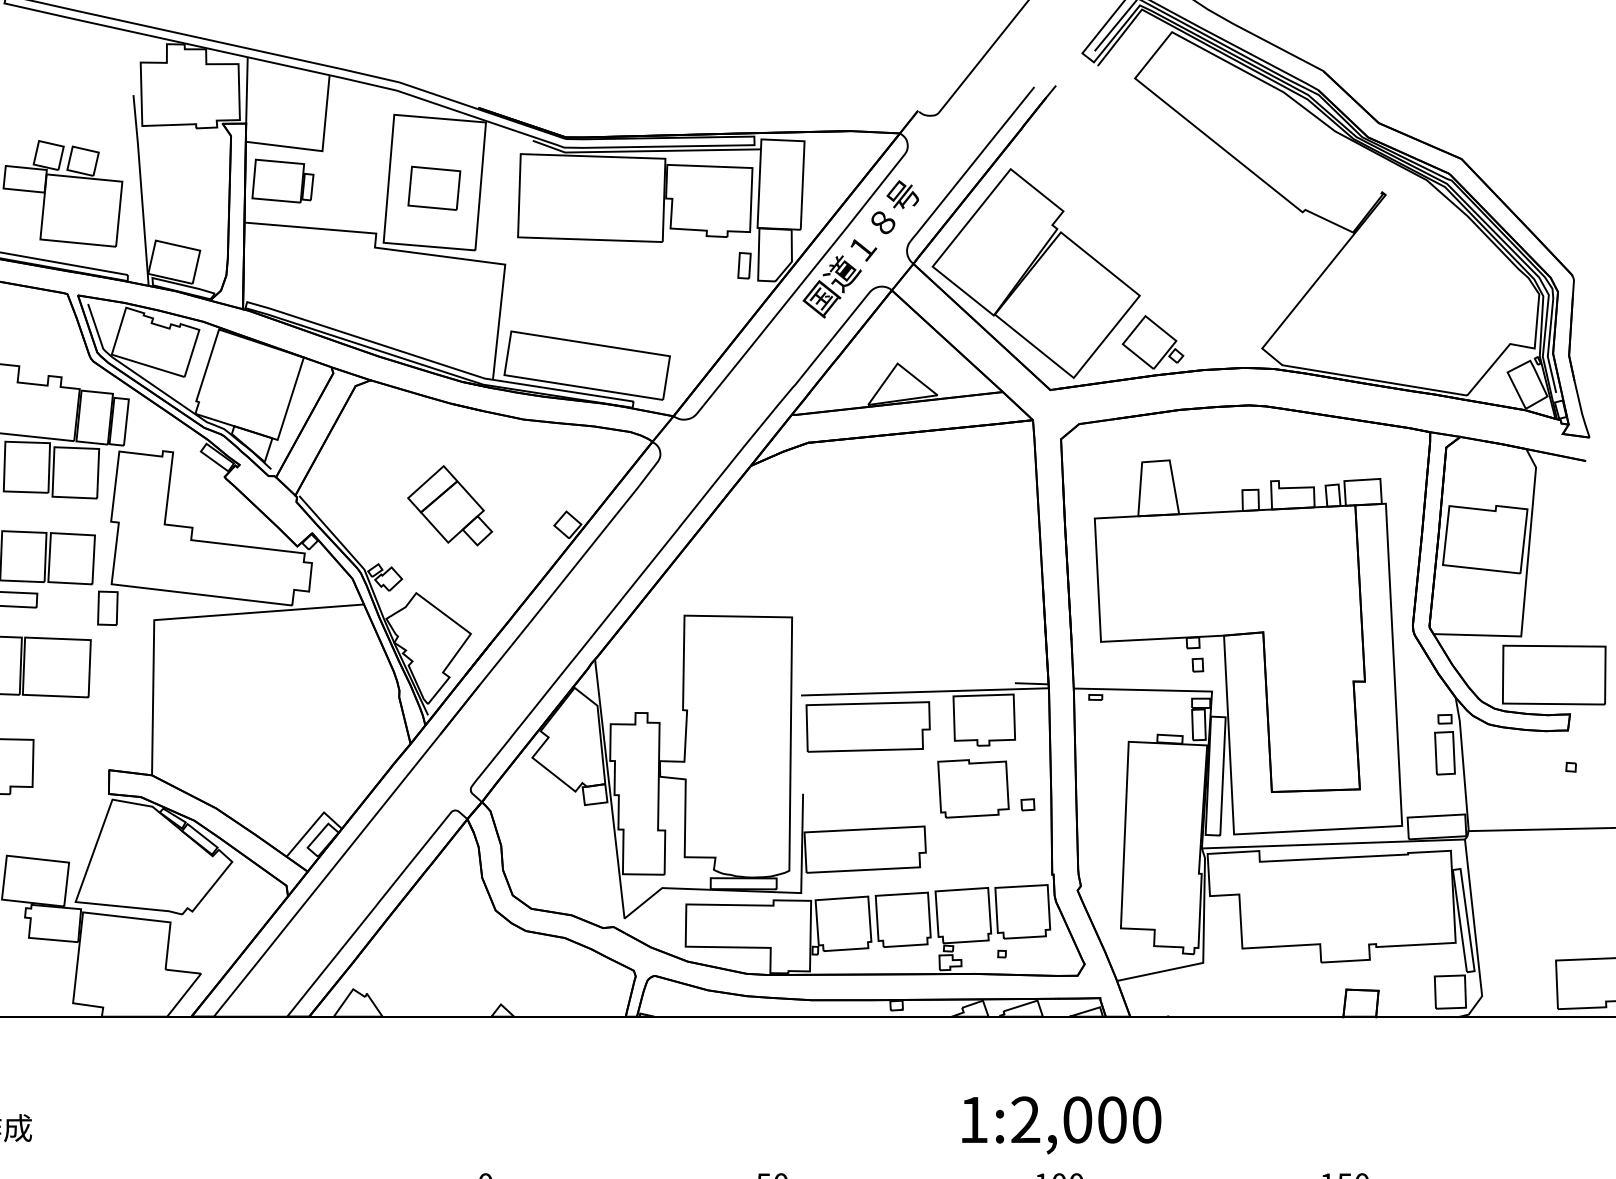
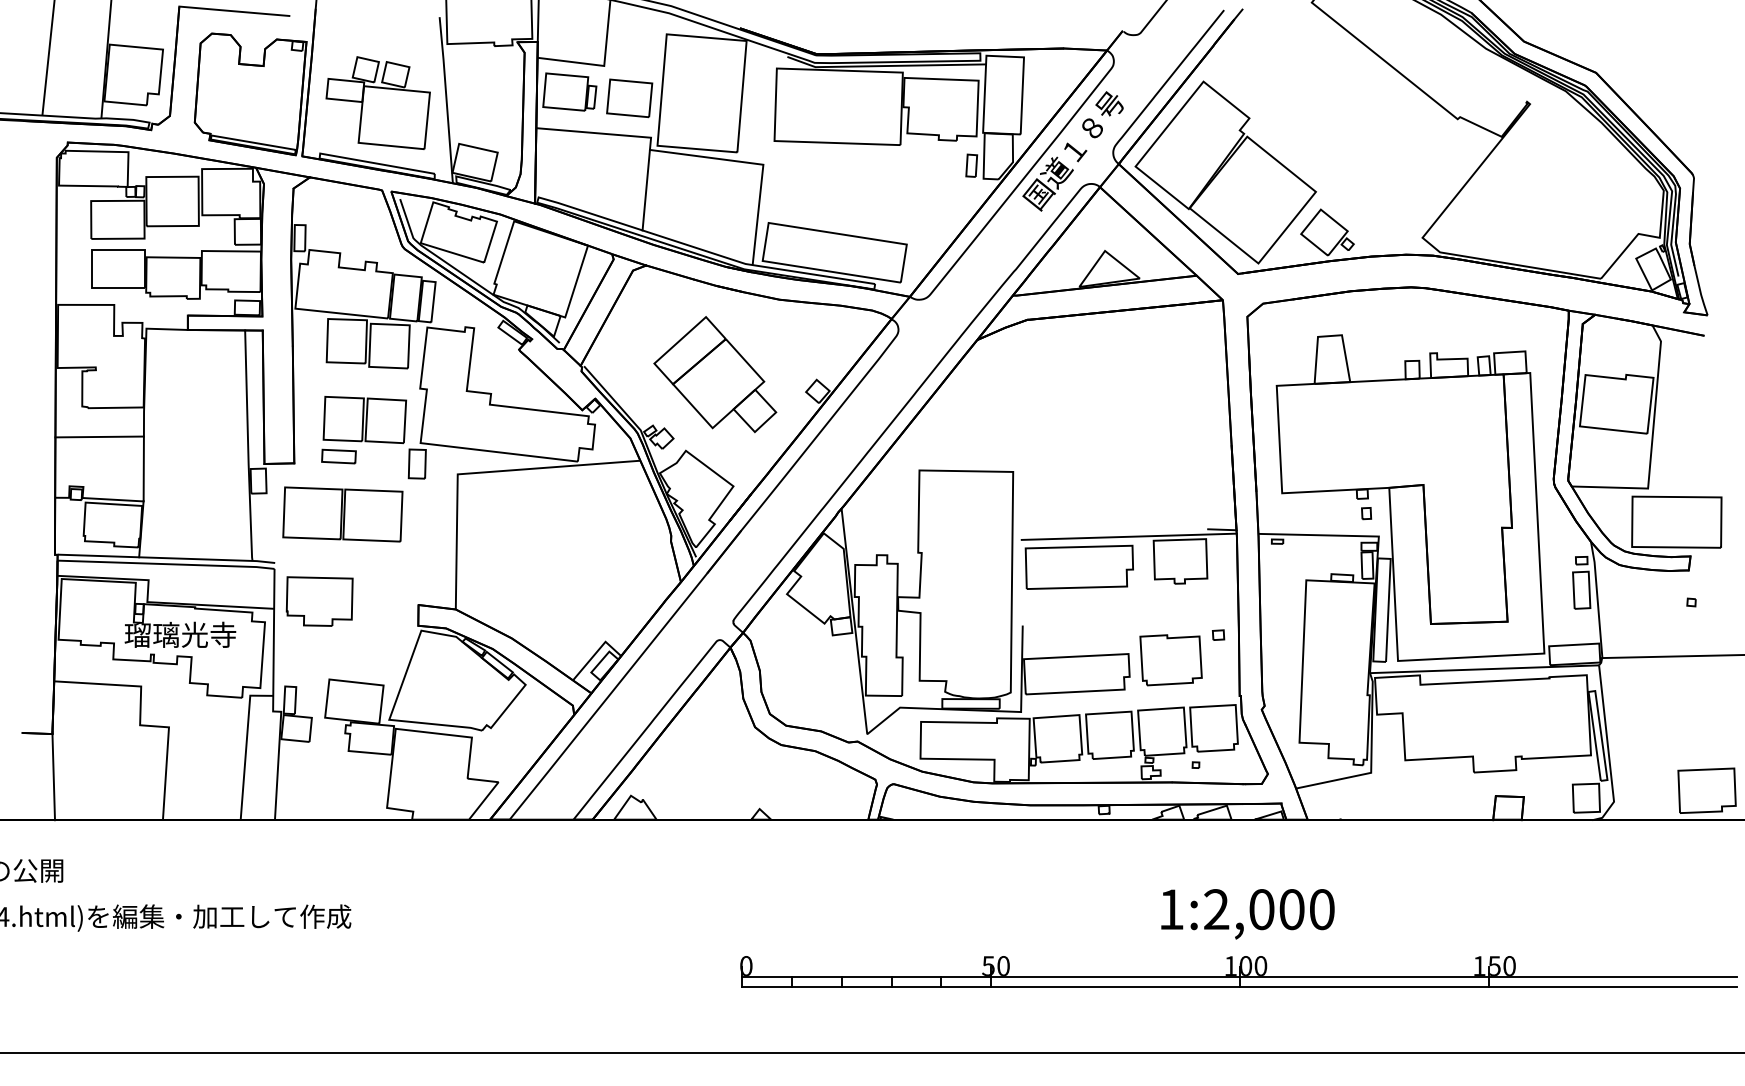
part: (434, 188) -> (629, 98), moved
line: (369, 293) -> (645, 189), added
part: (450, 505) -> (715, 374), size x1.67
part: (972, 789) -> (1170, 660), moved

